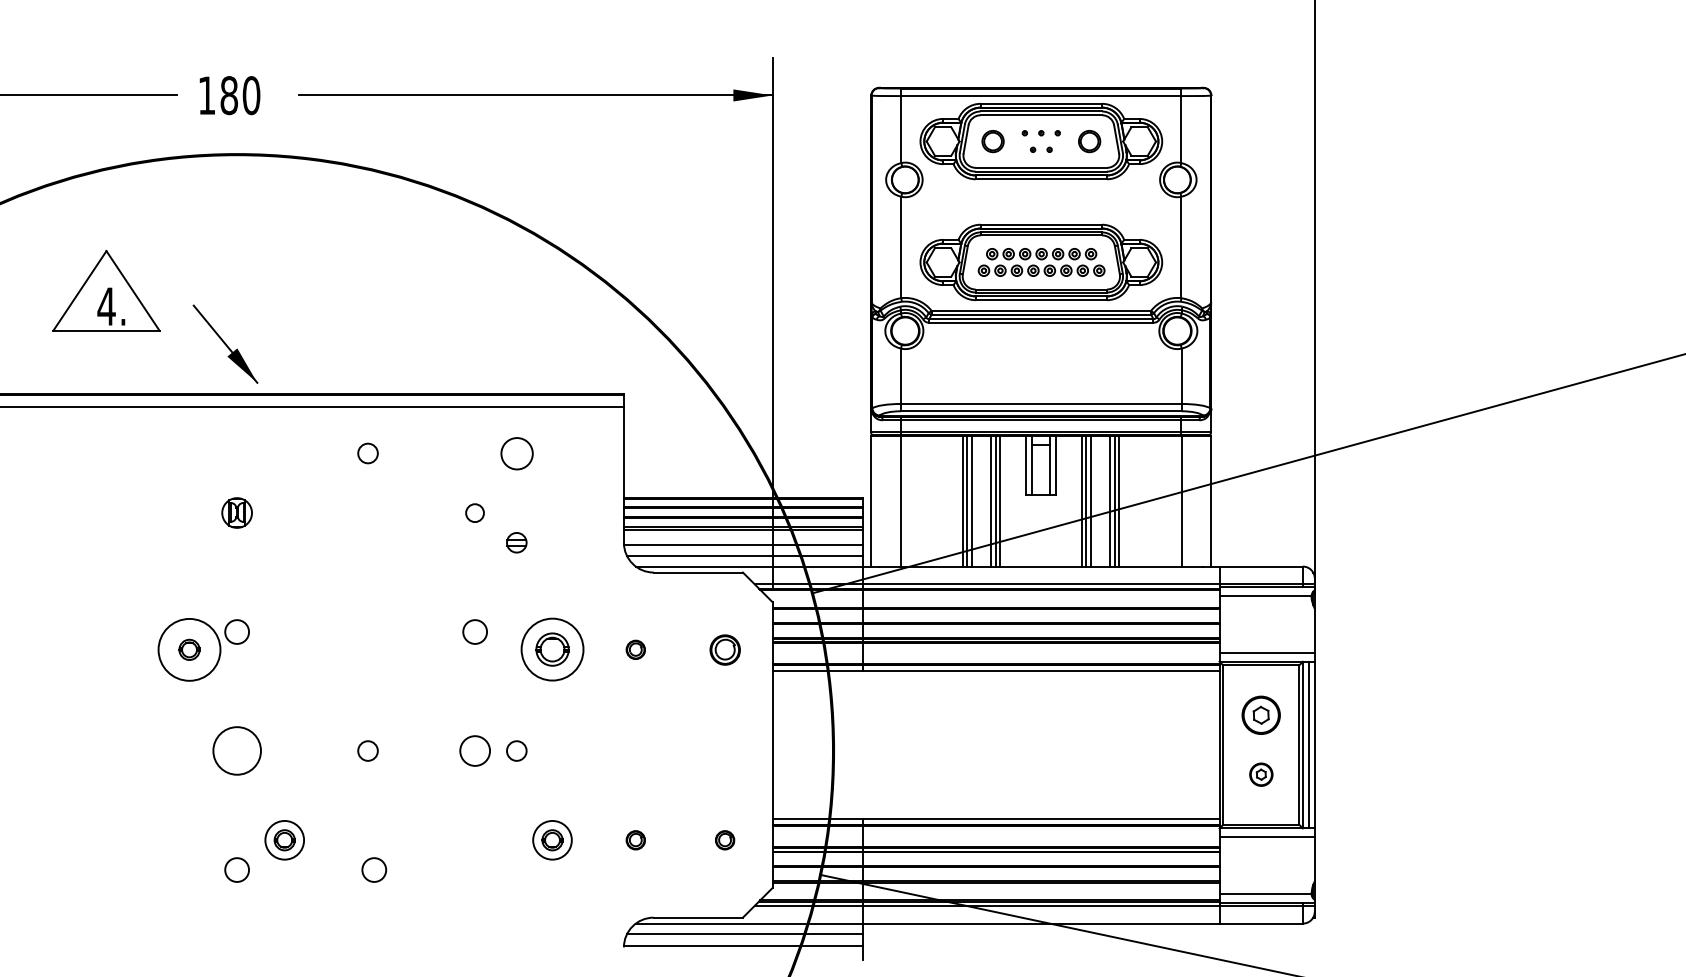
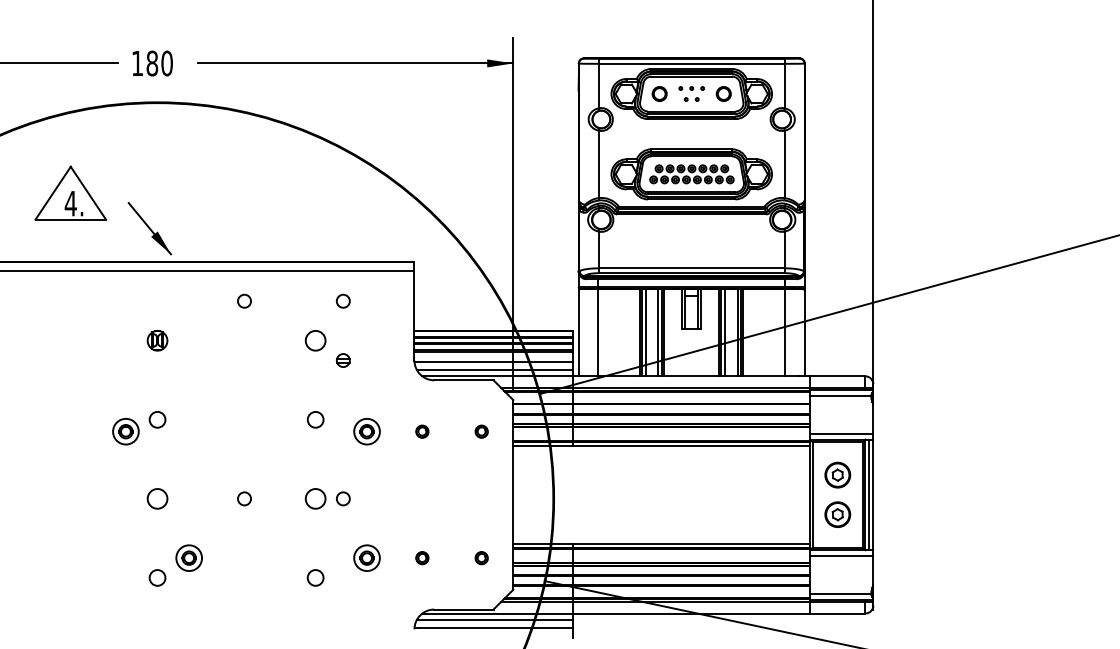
circle: (515, 452) -> (342, 300), size x0.62
circle: (474, 512) -> (315, 340), size x1.67
circle: (188, 649) -> (125, 431), size x0.62
part: (551, 649) -> (366, 431), size x0.62
part: (724, 649) -> (481, 431), size x0.62
circle: (237, 750) -> (157, 498), size x0.62
part: (1260, 774) -> (837, 514), size x1.67
circle: (374, 869) -> (315, 577), moved

